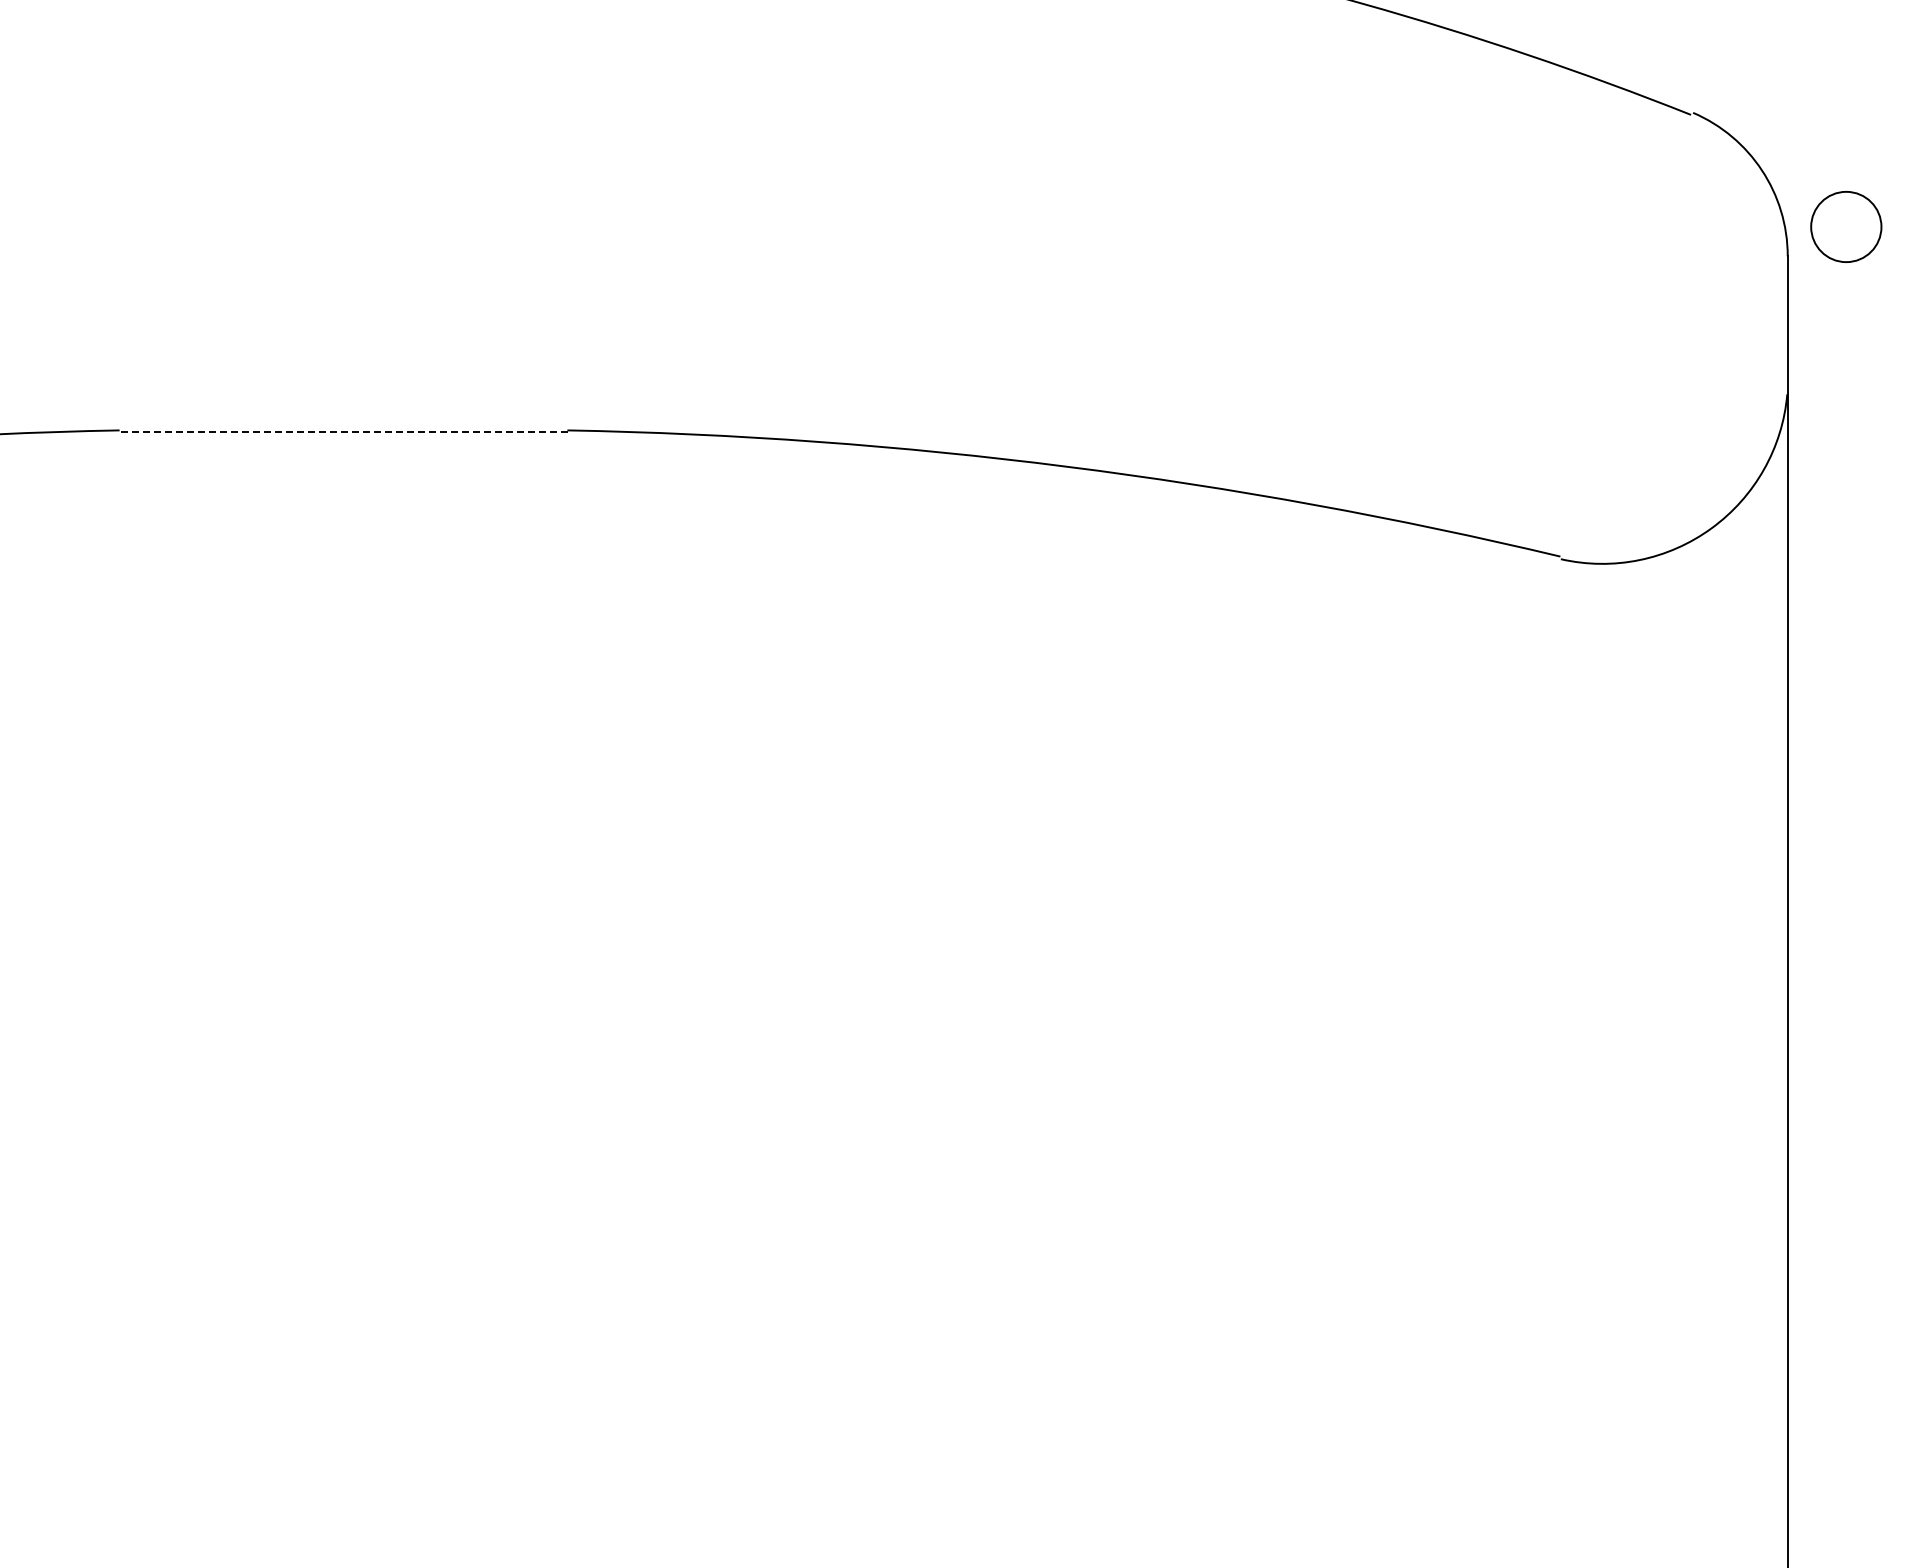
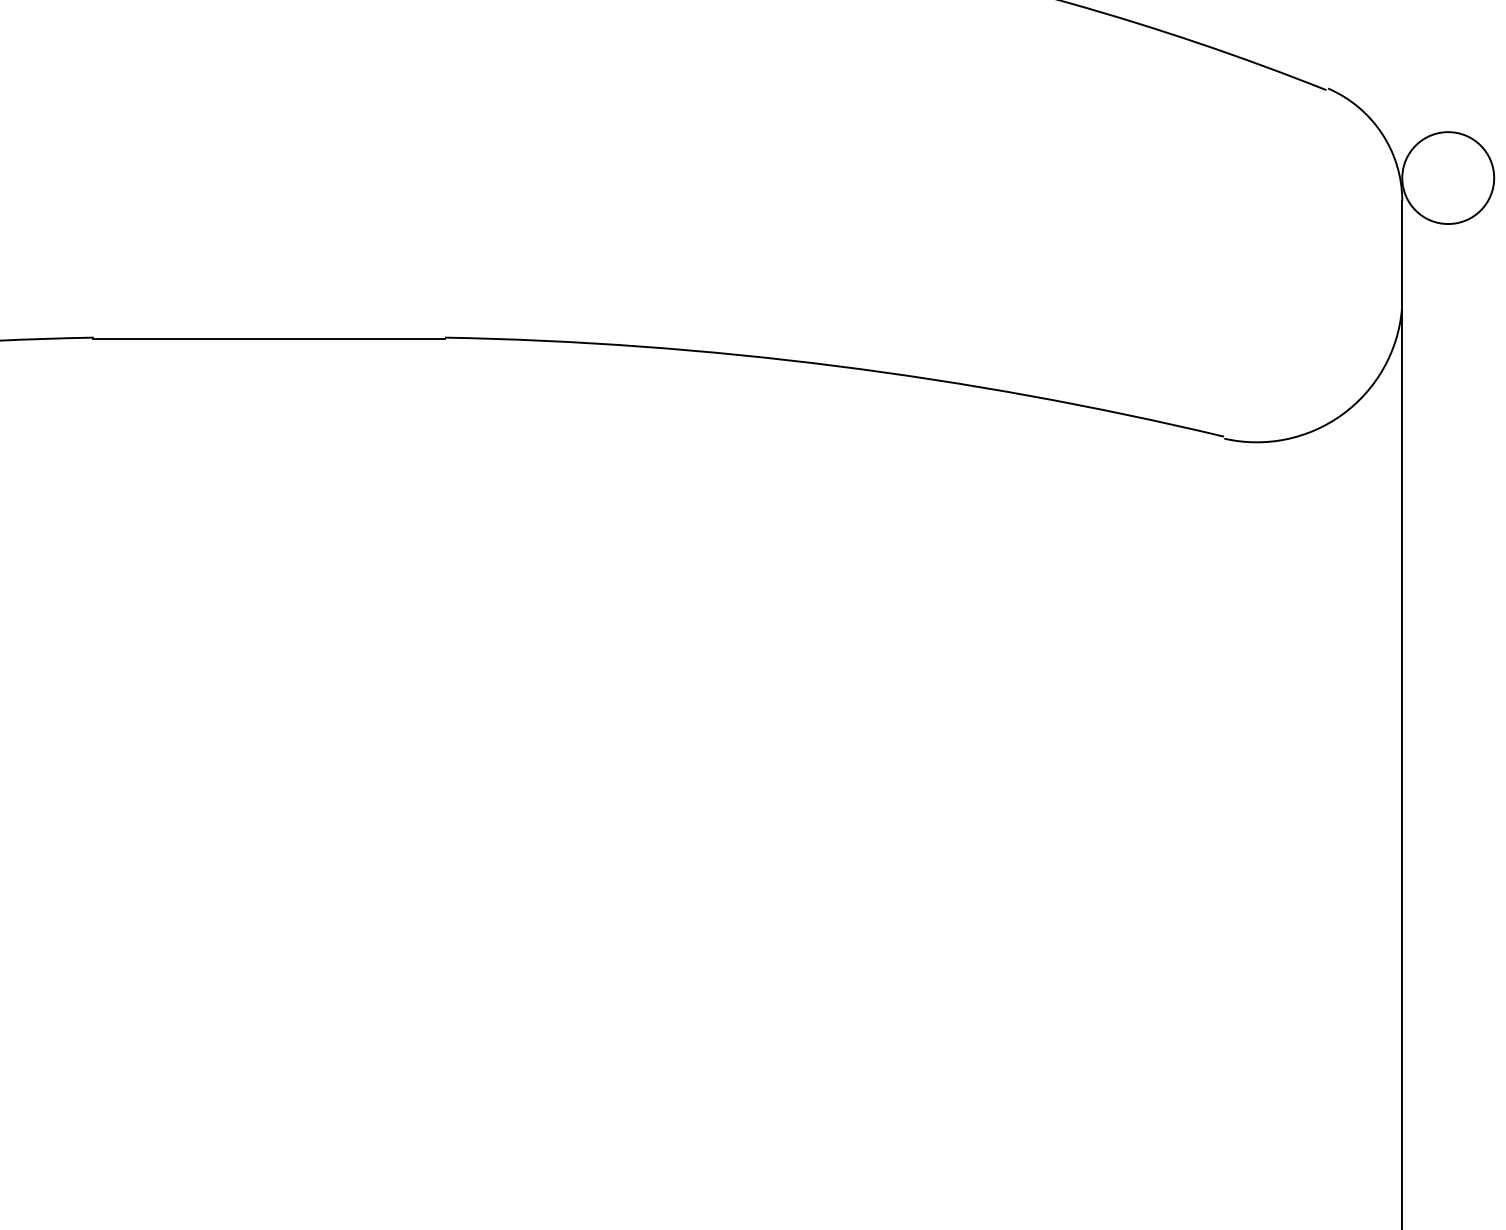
circle: (1845, 226) -> (1447, 177), size x1.67
line: (342, 431) -> (268, 338), dashed -> solid

